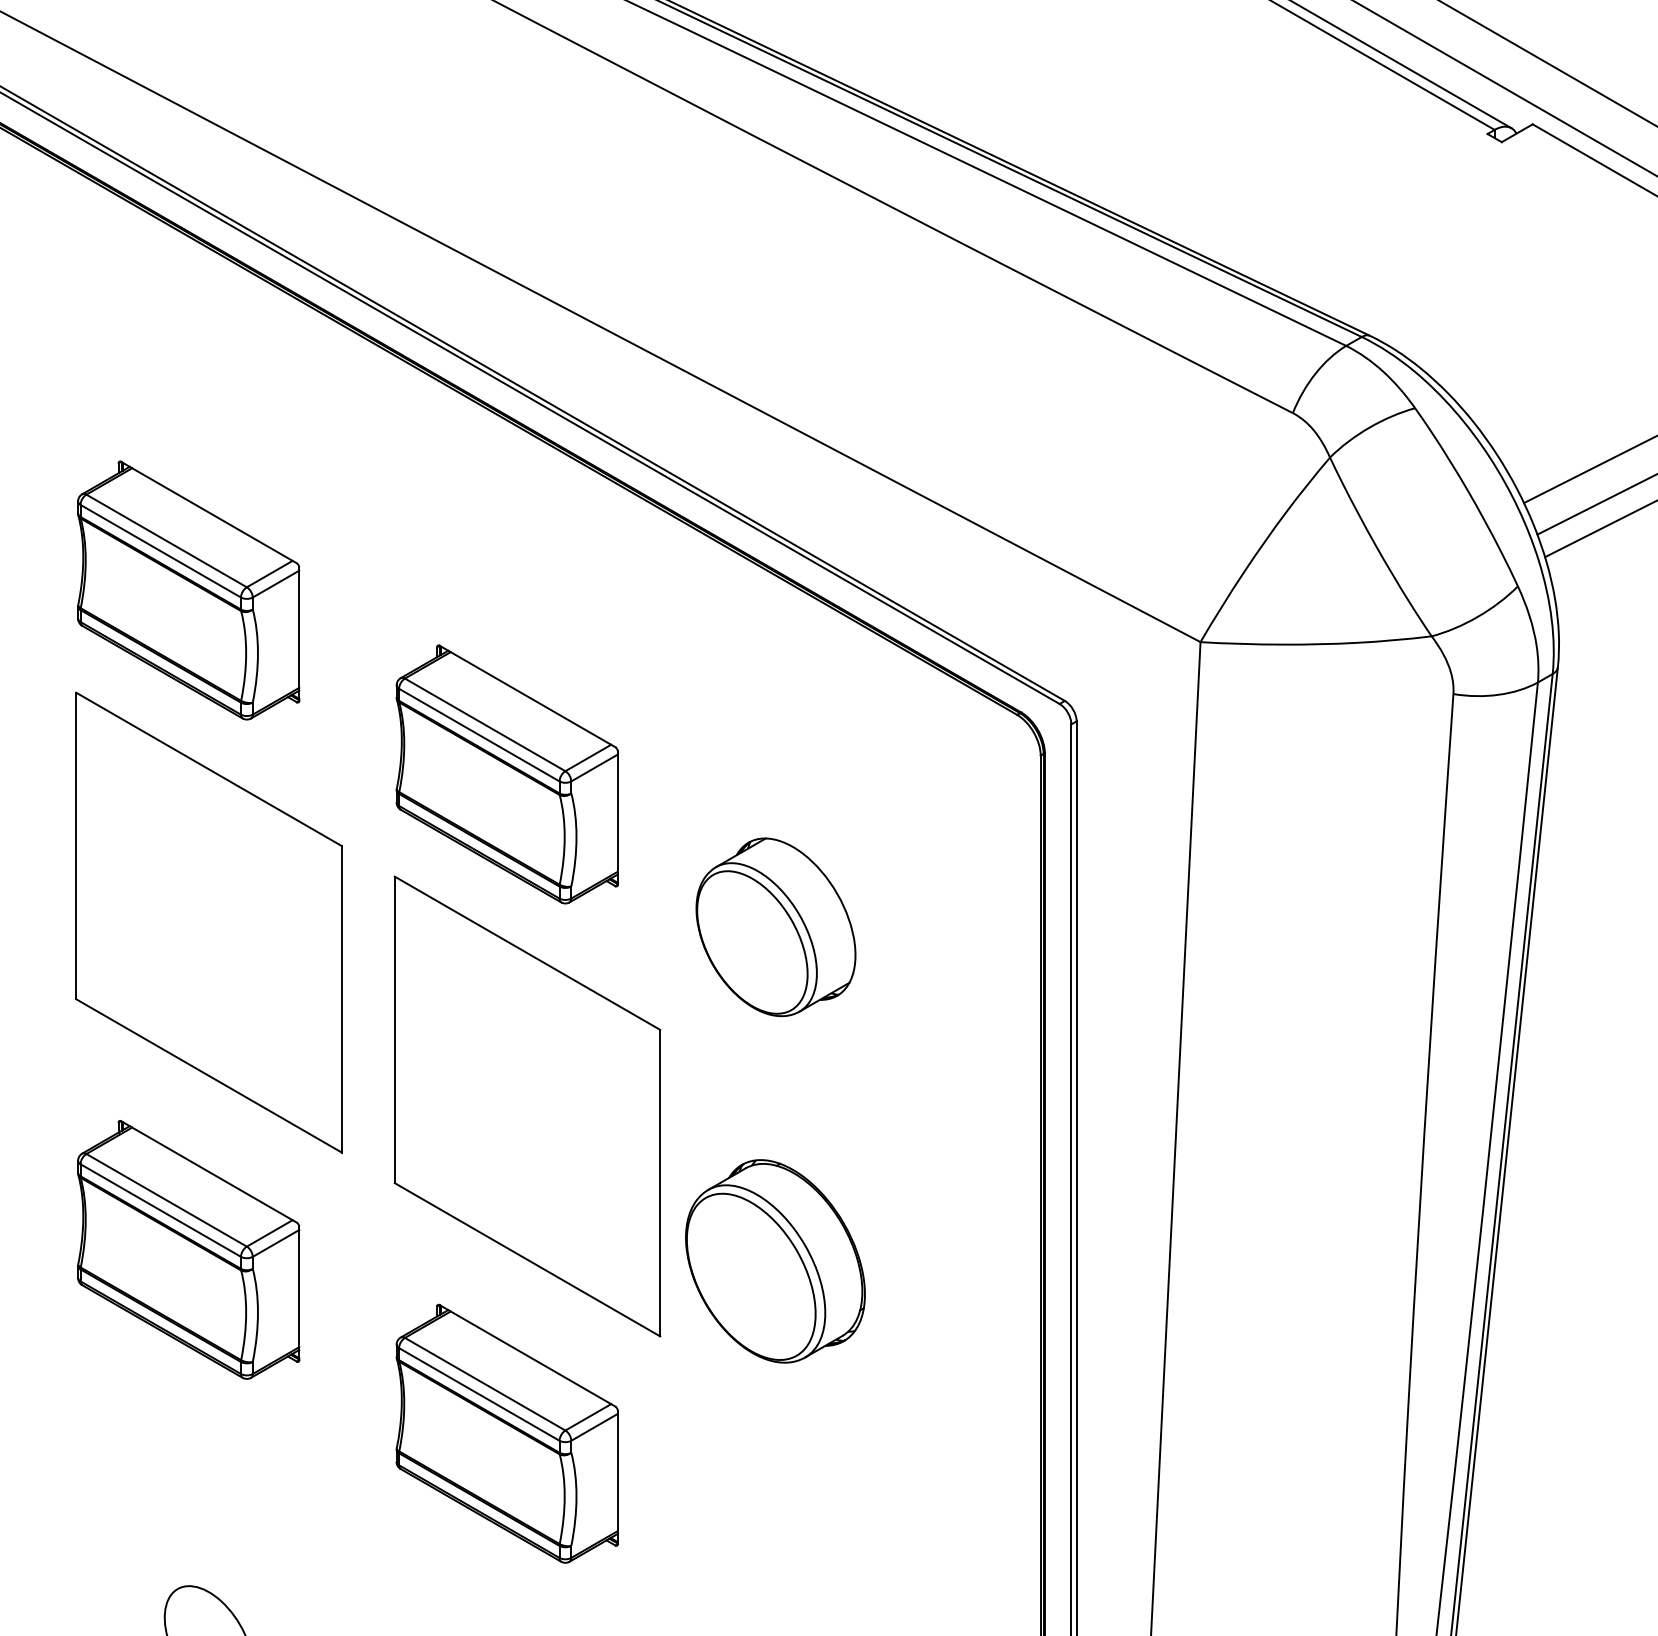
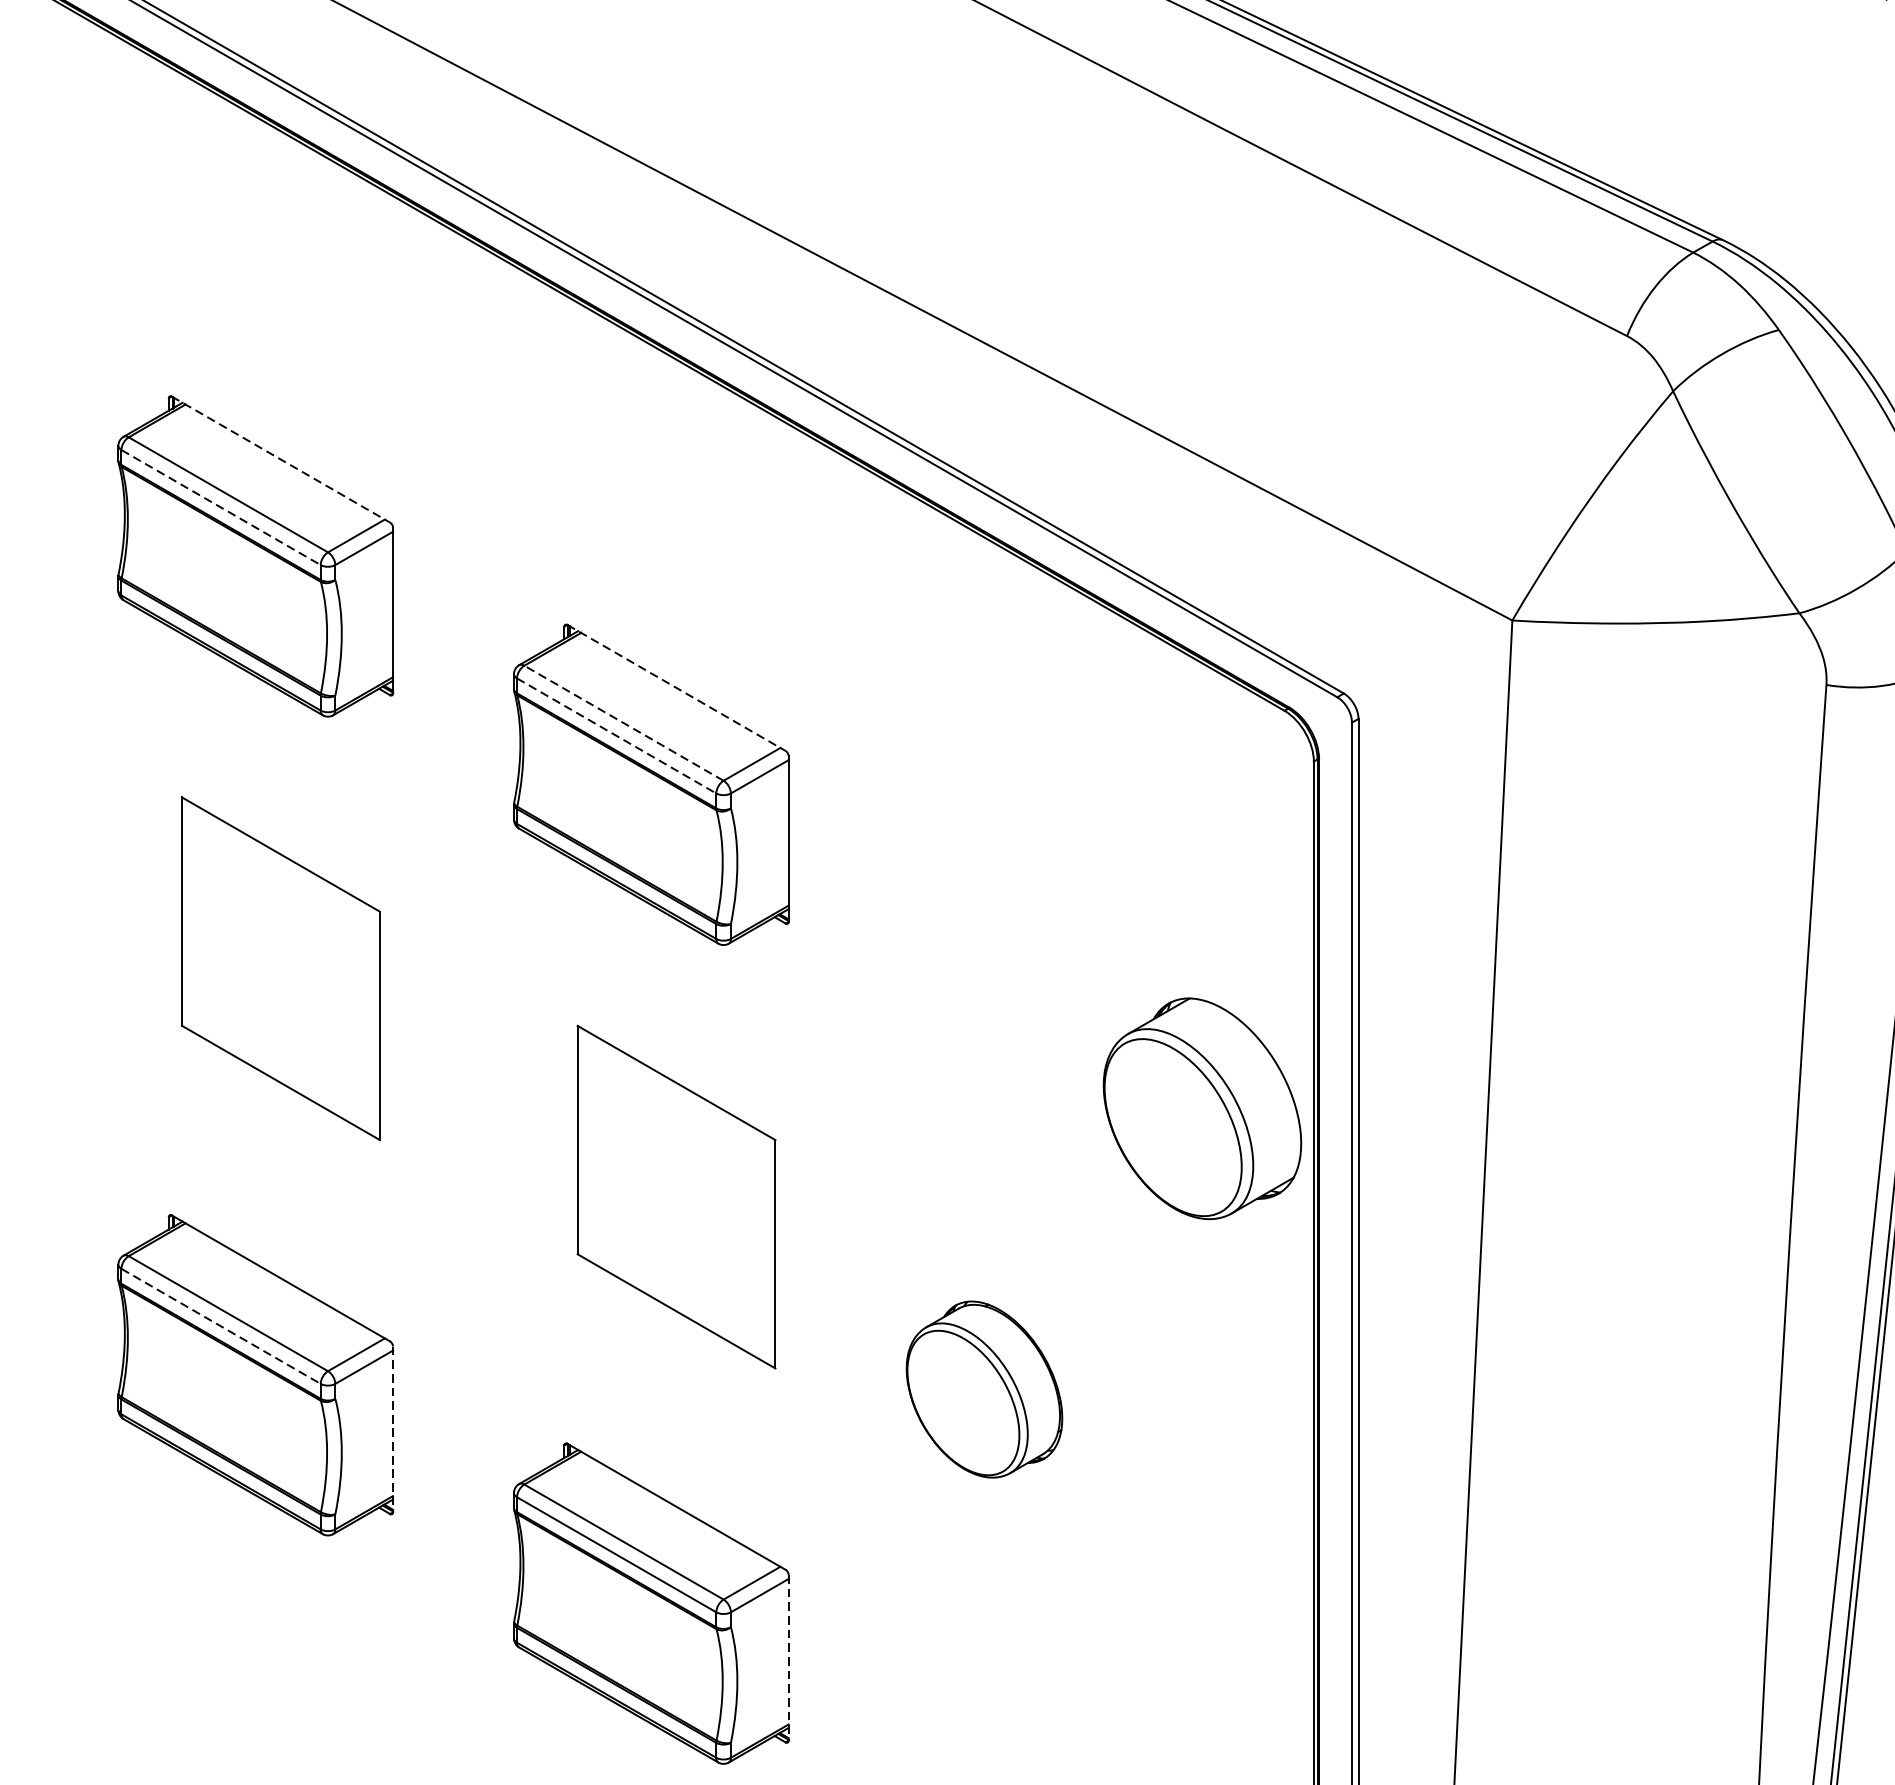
line: (209, 512) -> (281, 459), solid -> dashed
line: (160, 551) -> (220, 507), solid -> dashed
line: (527, 696) -> (676, 687), solid -> dashed
line: (485, 724) -> (624, 722), solid -> dashed
line: (479, 735) -> (616, 736), solid -> dashed
part: (208, 922) -> (280, 968), size x0.6
part: (775, 927) -> (1201, 1109), moved
part: (527, 1106) -> (676, 1197), size x0.6
line: (160, 1210) -> (220, 1326), solid -> dashed
part: (775, 1261) -> (984, 1389), size x0.7
line: (299, 1293) -> (393, 1429), solid -> dashed
line: (617, 1477) -> (788, 1657), solid -> dashed

